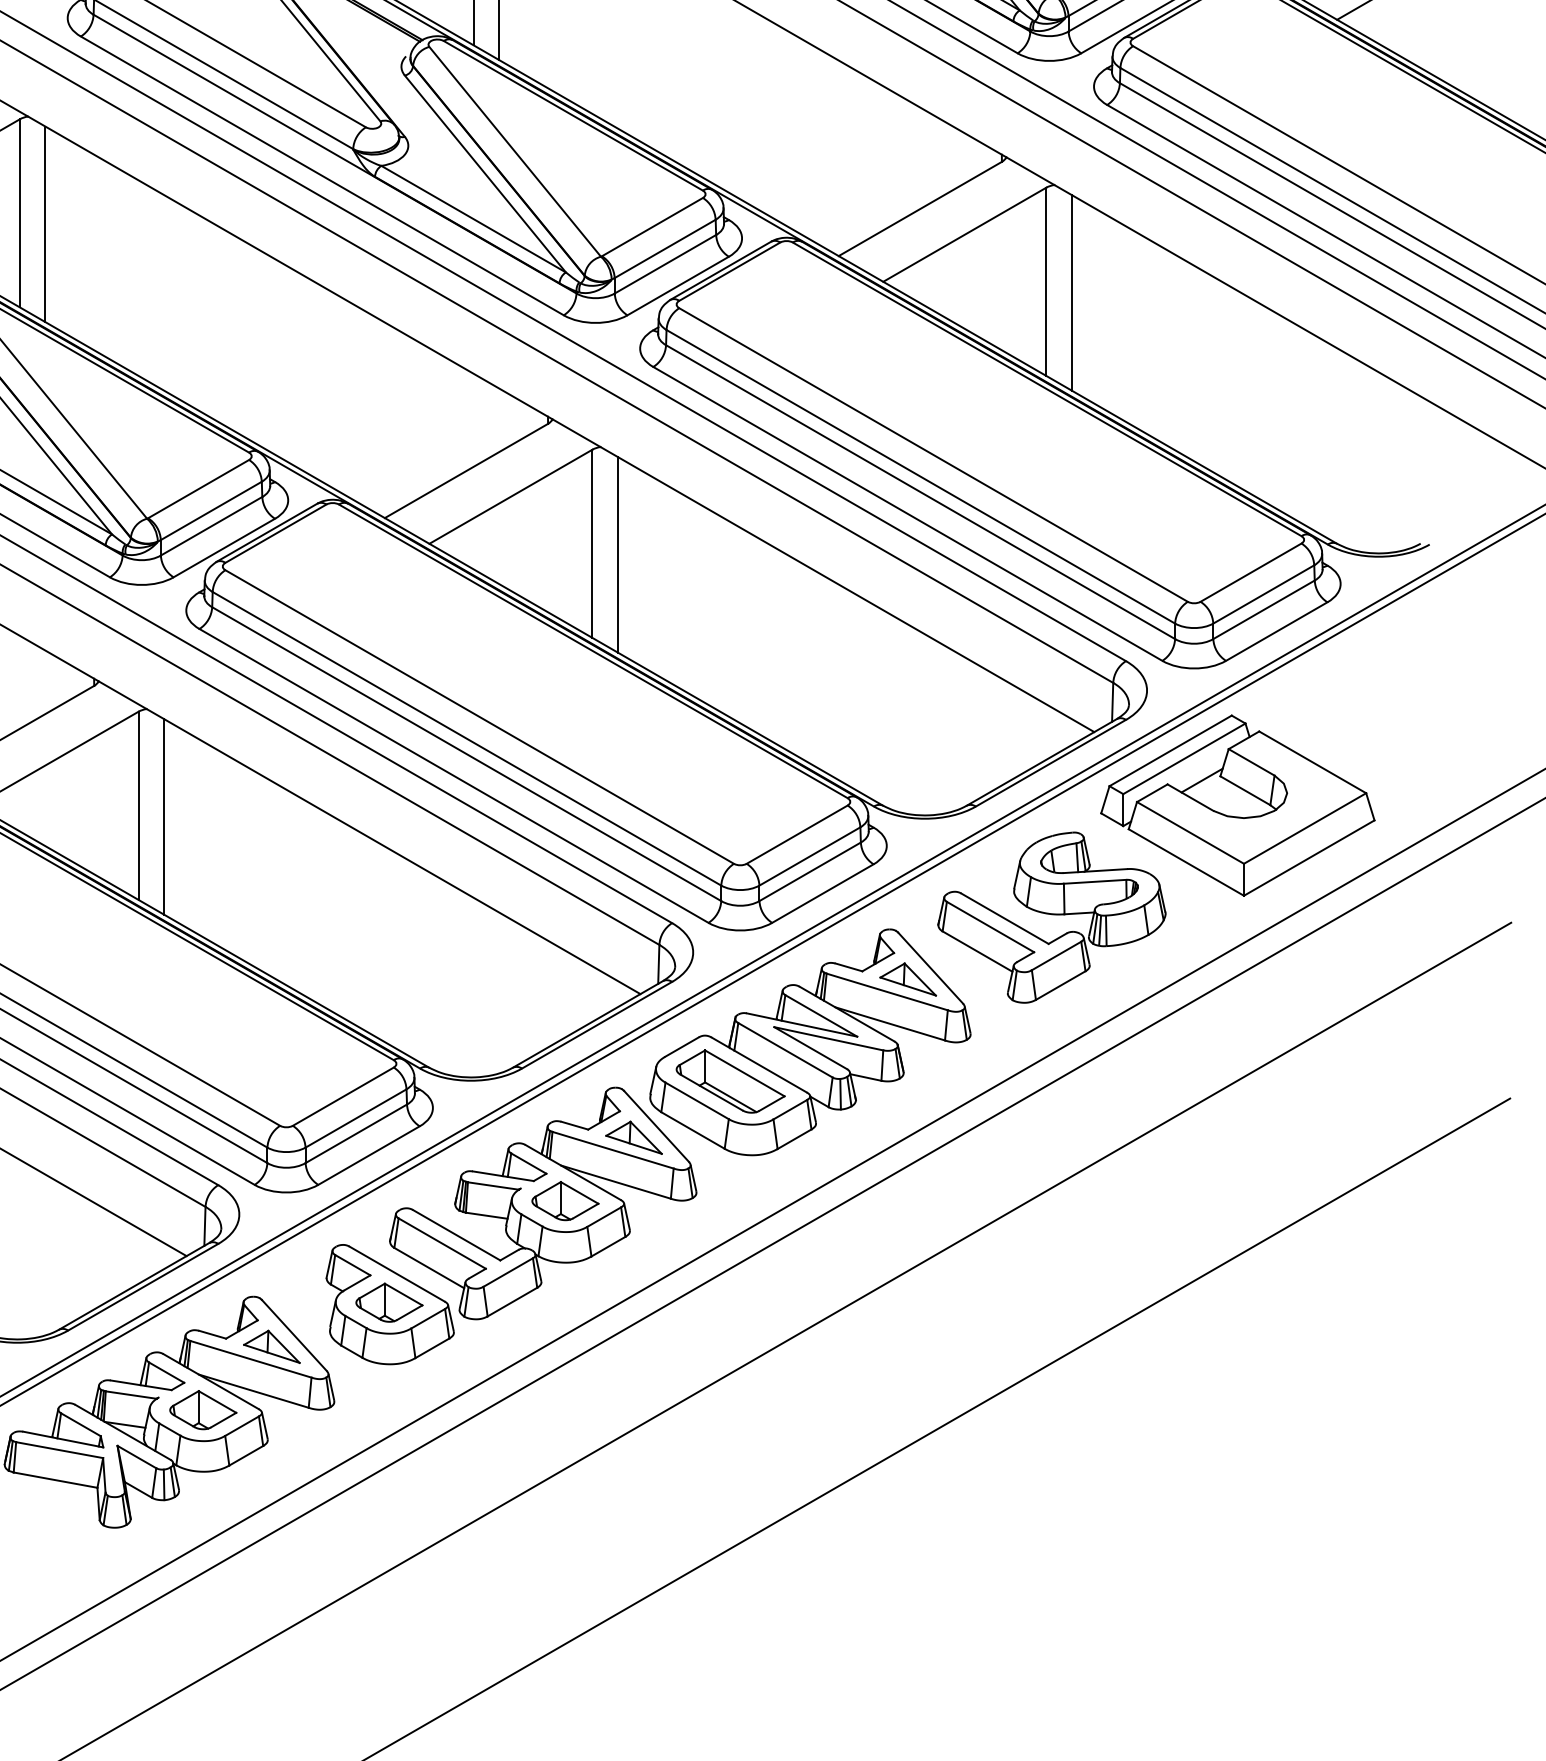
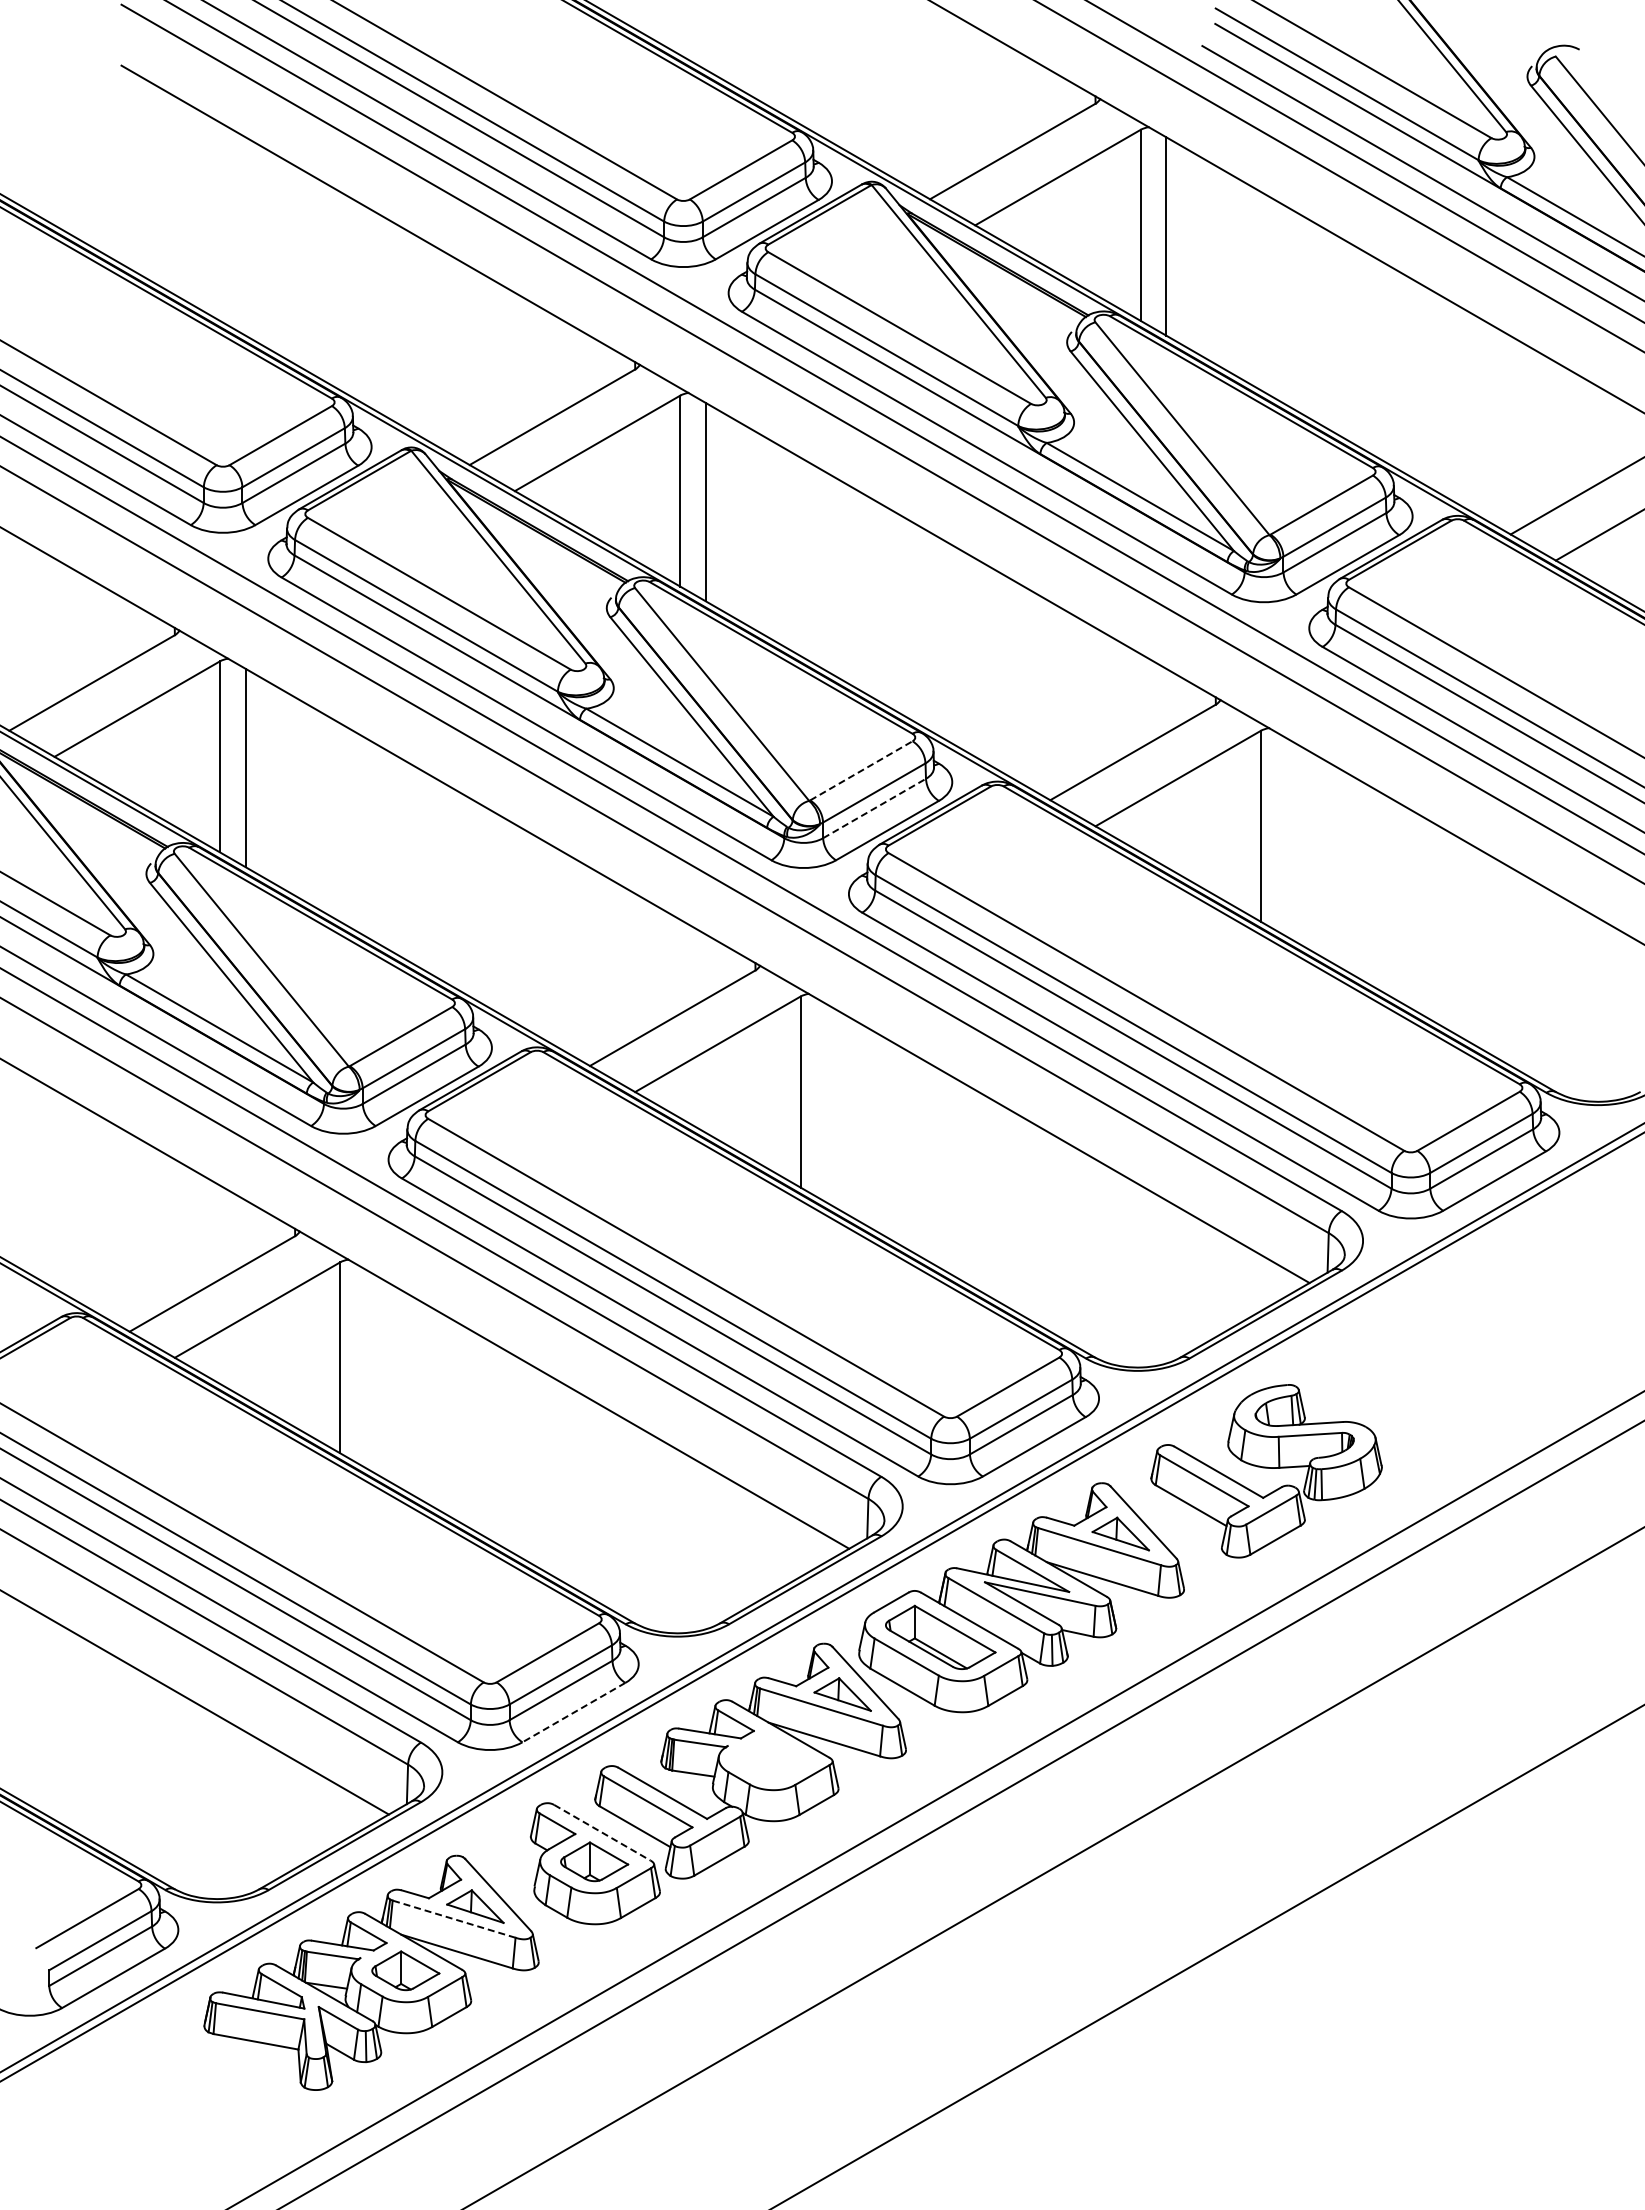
line: (652, 226) -> (861, 770), solid -> dashed
line: (665, 264) -> (874, 808), solid -> dashed
line: (1071, 292) -> (1286, 837), removed
line: (618, 555) -> (826, 1103), removed
part: (1237, 805) -> (1454, 1357), removed
line: (164, 816) -> (366, 1368), removed
line: (368, 1155) -> (573, 1712), solid -> dashed
part: (564, 1200) -> (772, 1758), removed
line: (397, 1273) -> (602, 1832), solid -> dashed
line: (250, 1359) -> (453, 1919), solid -> dashed

